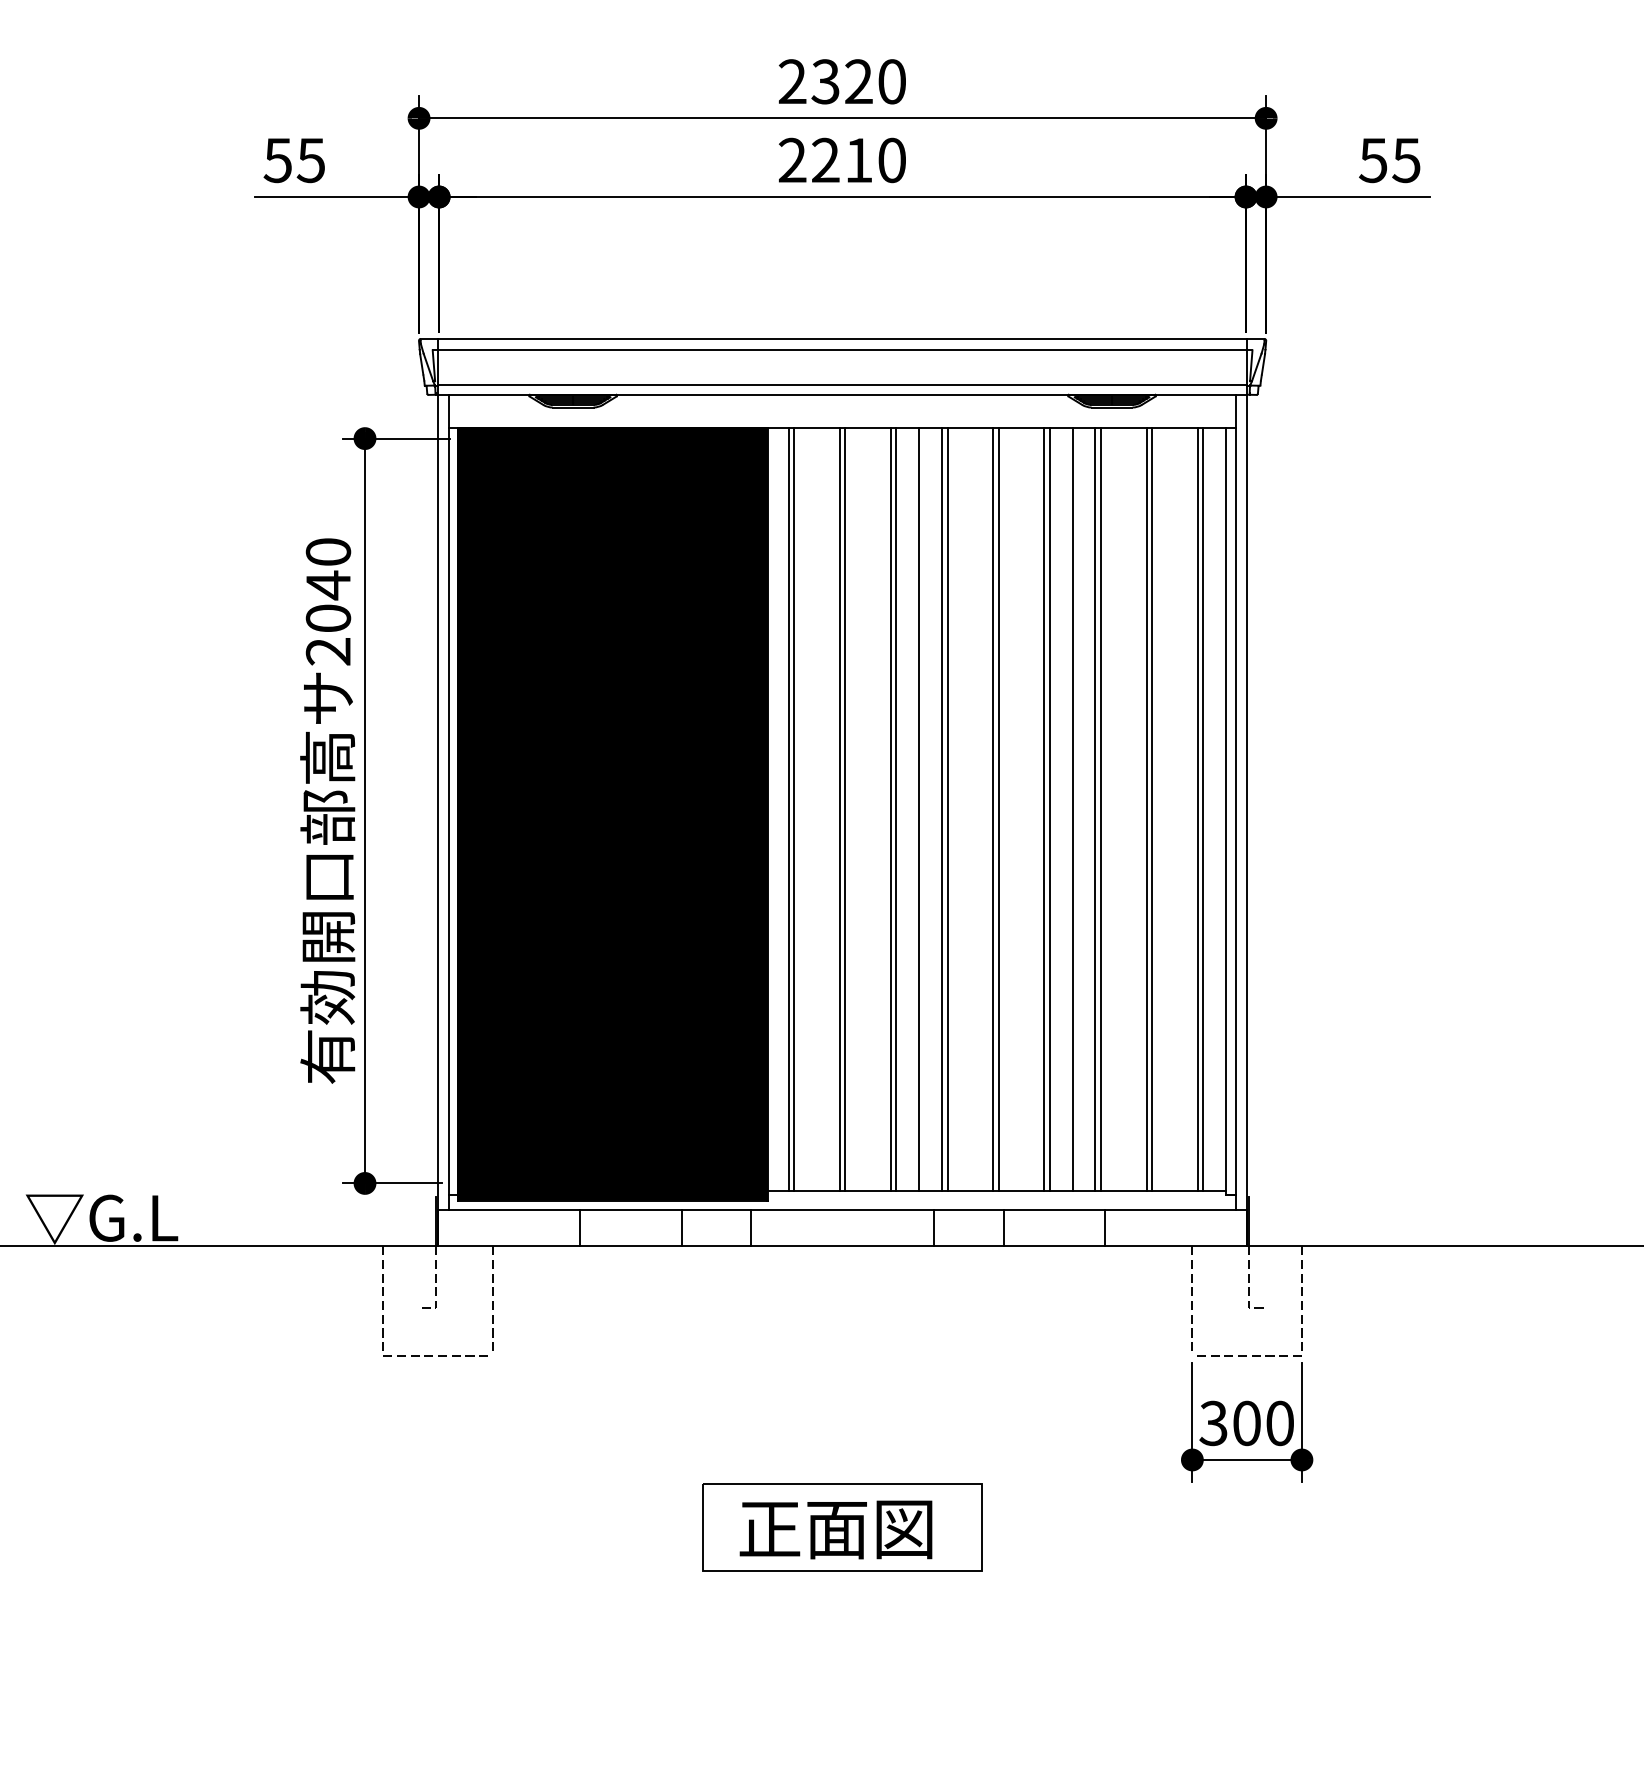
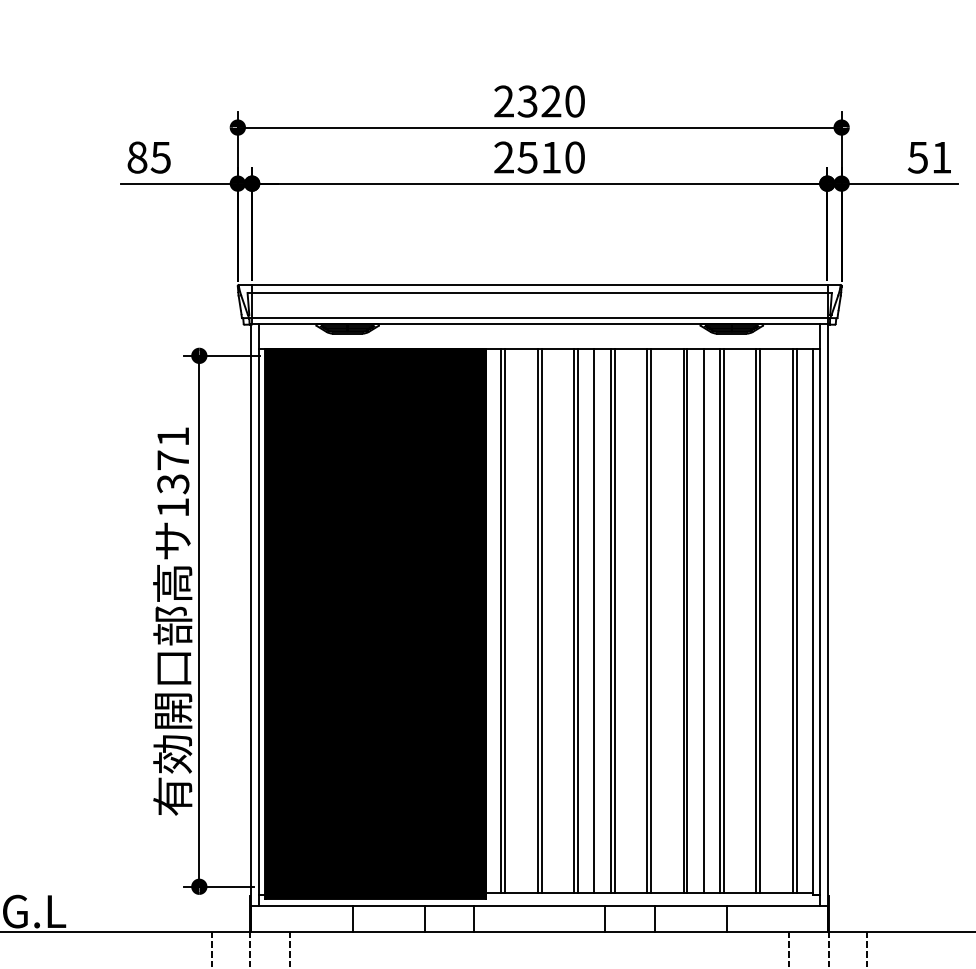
text: (277, 160) -> (136, 157), 55 -> 85
text: (825, 160) -> (527, 157), 2210 -> 2510
text: (1406, 160) -> (941, 157), 55 -> 51
text: (328, 601) -> (173, 471), 2040 -> 1371

